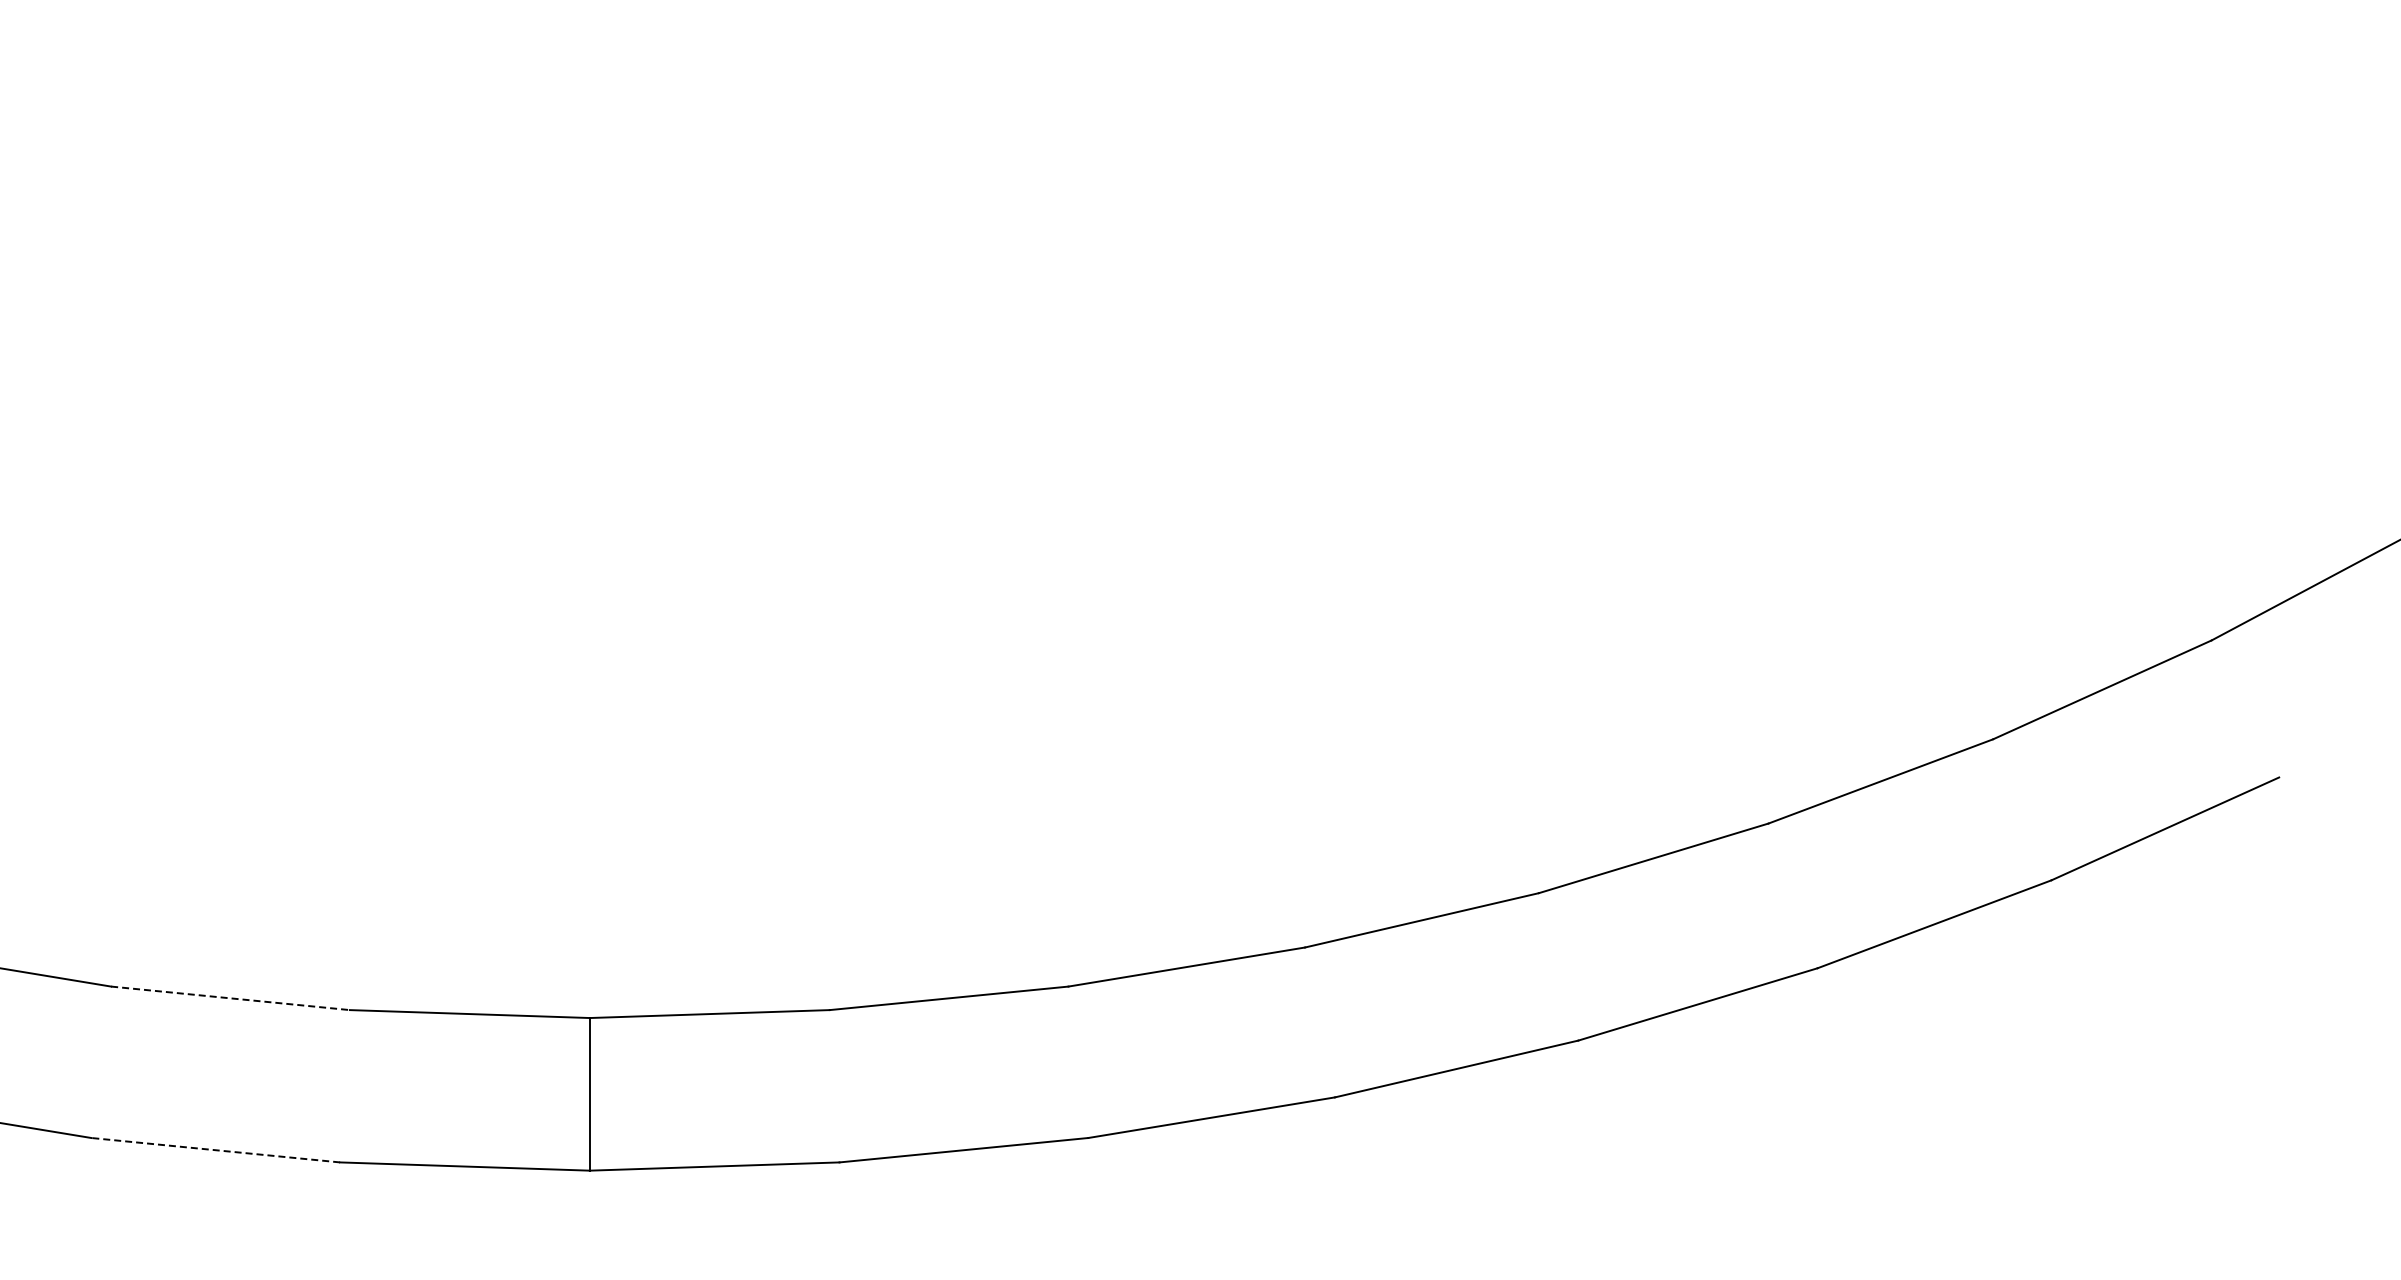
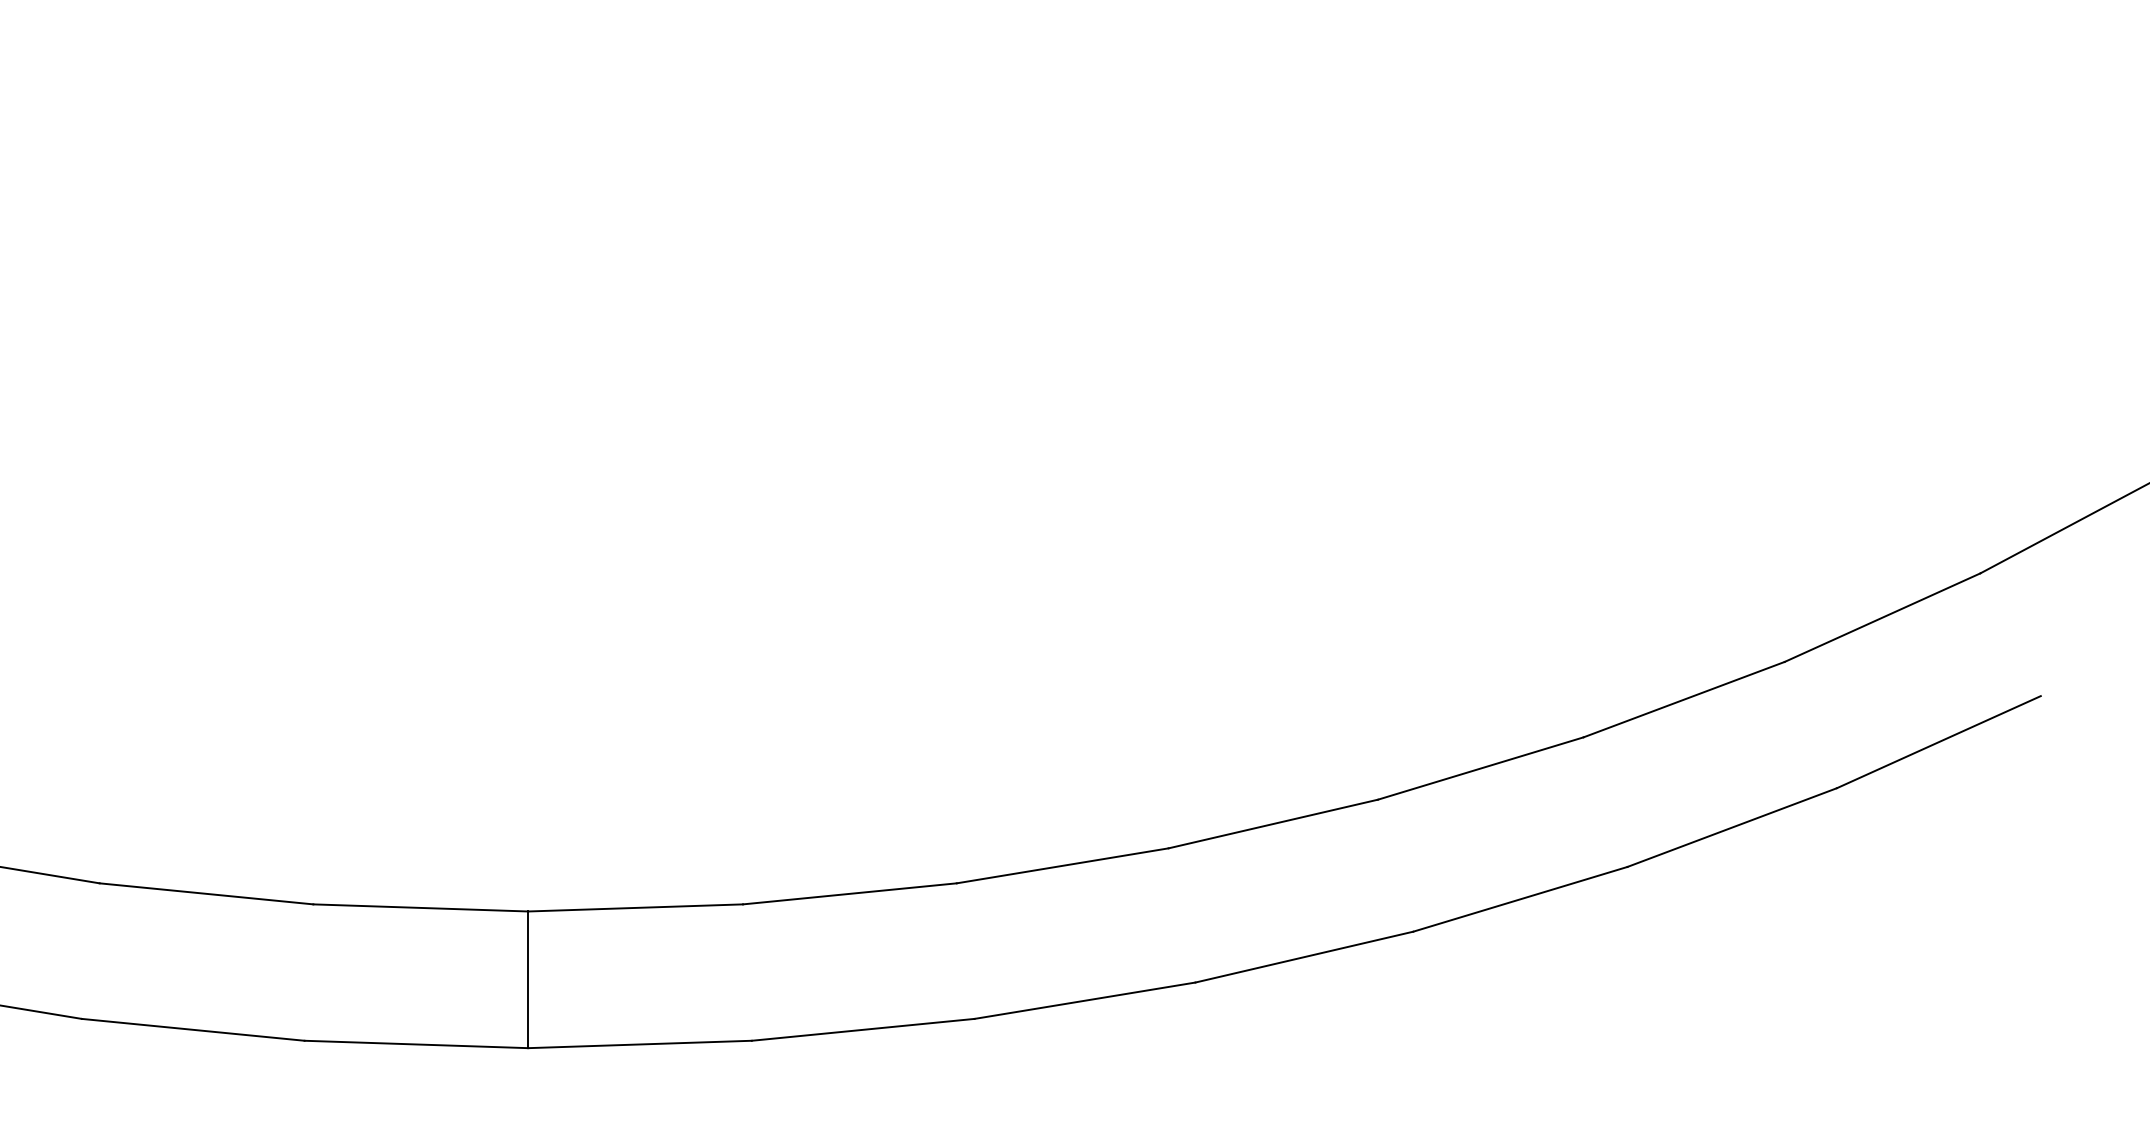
line: (230, 998) -> (206, 894), dashed -> solid
line: (215, 1150) -> (193, 1030), dashed -> solid

